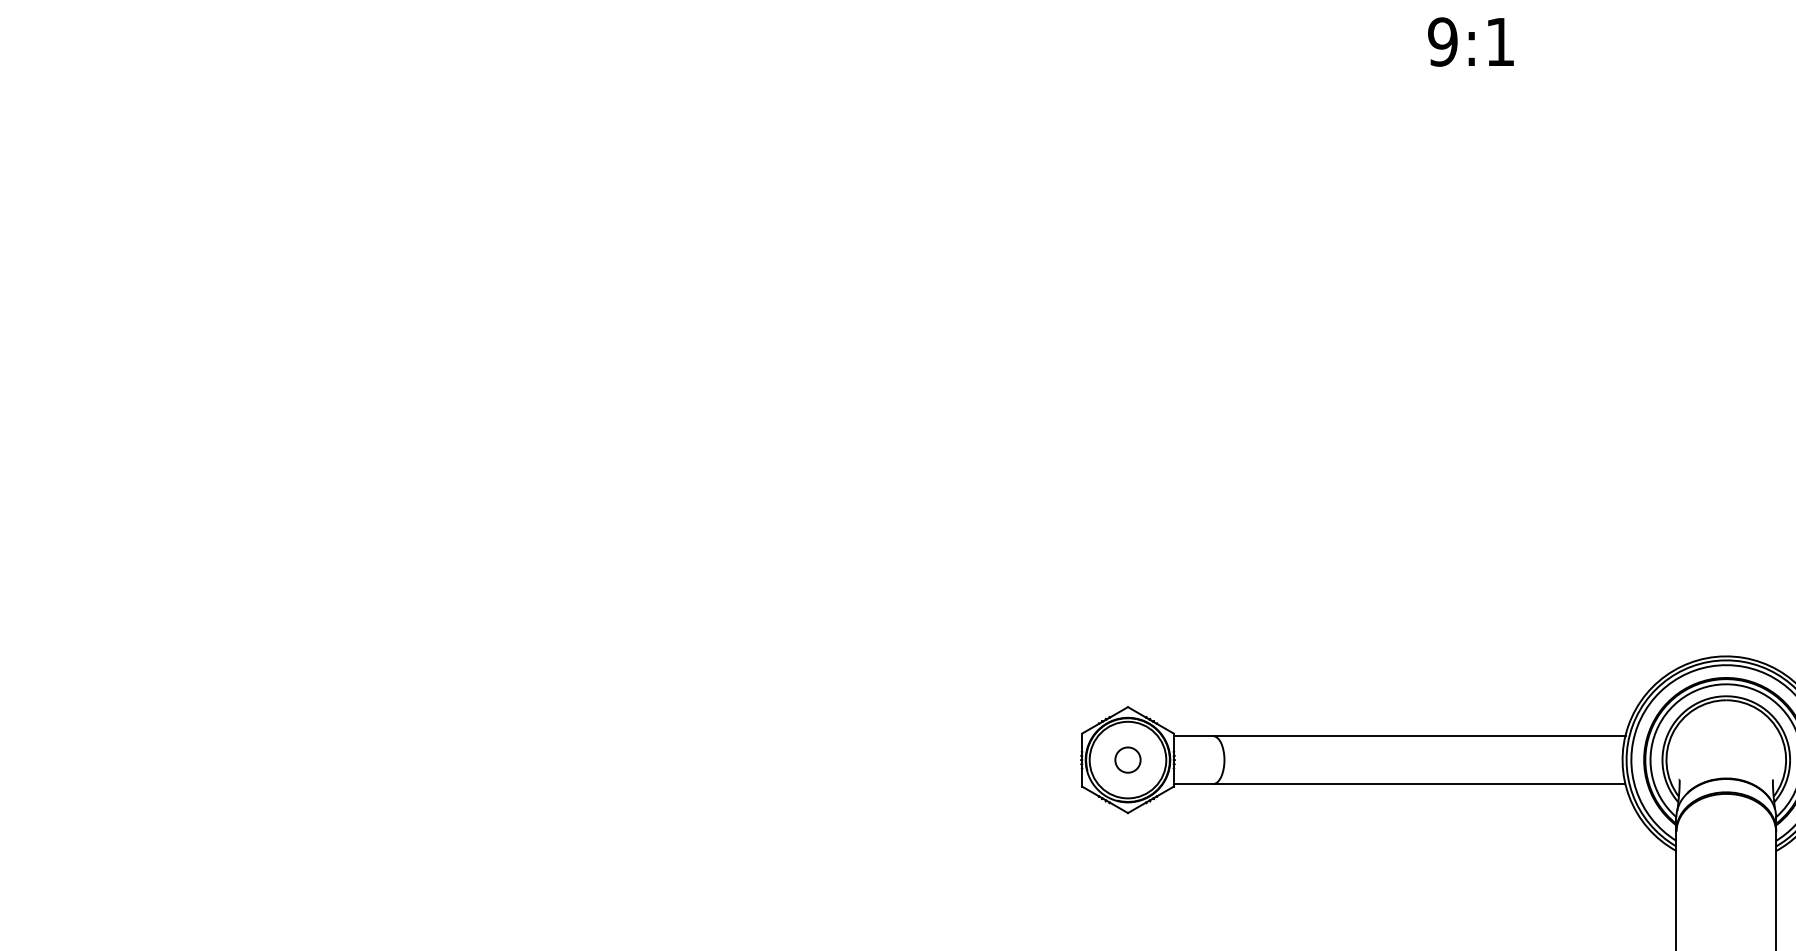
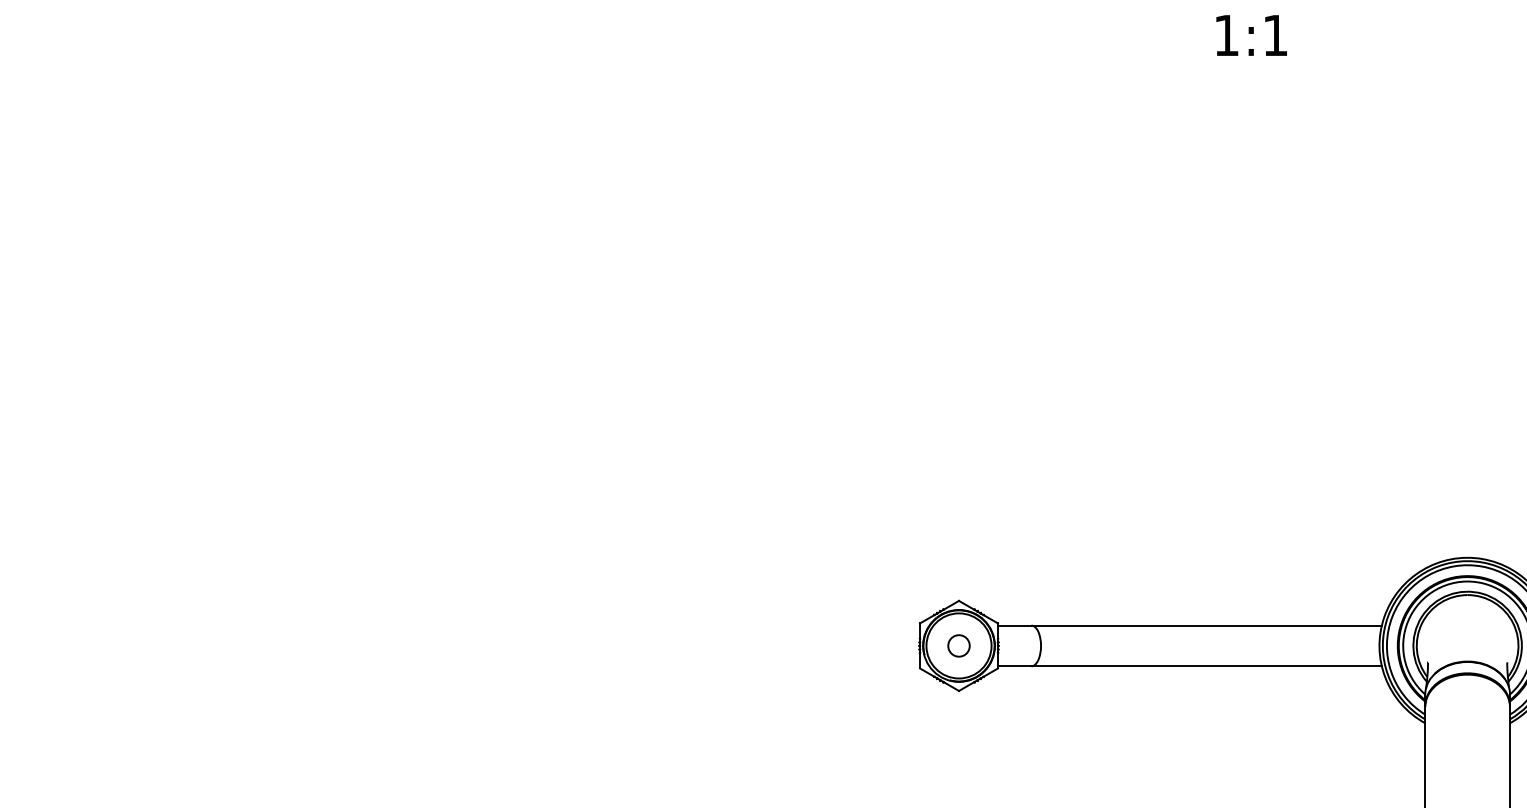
text: (1442, 41) -> (1226, 35), 9:1 -> 1:1

